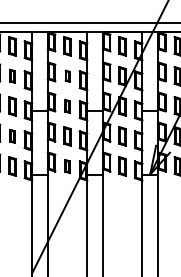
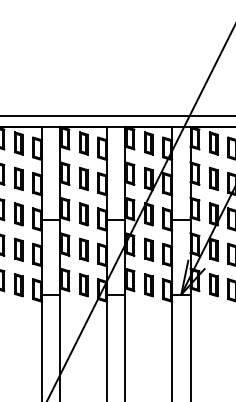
part: (12, 76) -> (18, 178), size x1.43
part: (67, 76) -> (83, 178), size x1.67
part: (67, 106) -> (83, 214), size x1.43
part: (12, 136) -> (18, 249), size x1.43
part: (67, 166) -> (83, 285), size x1.43

